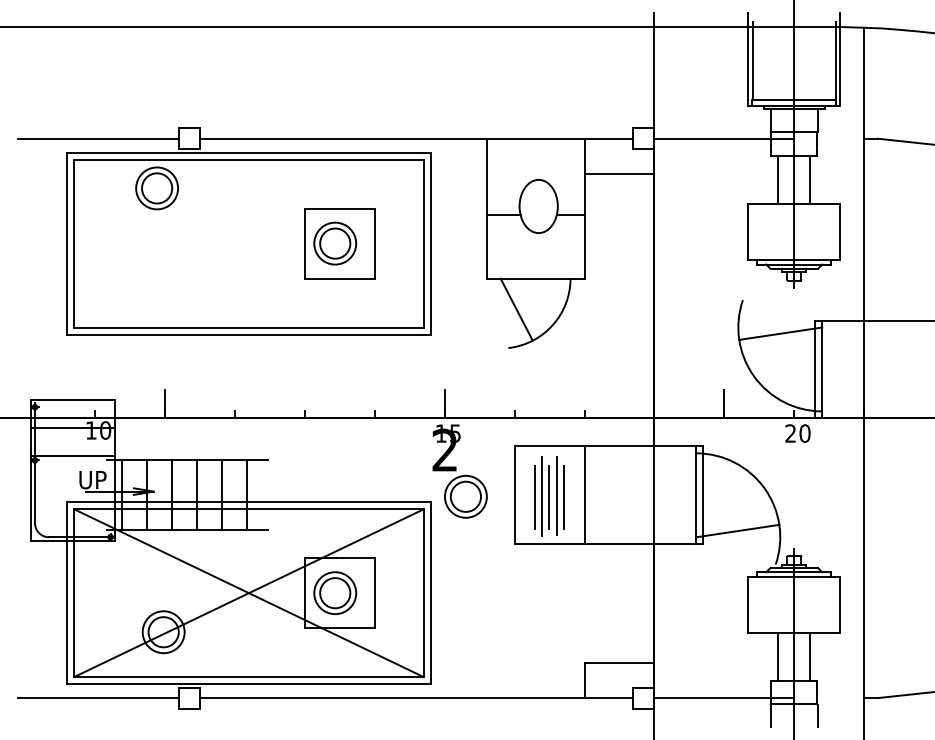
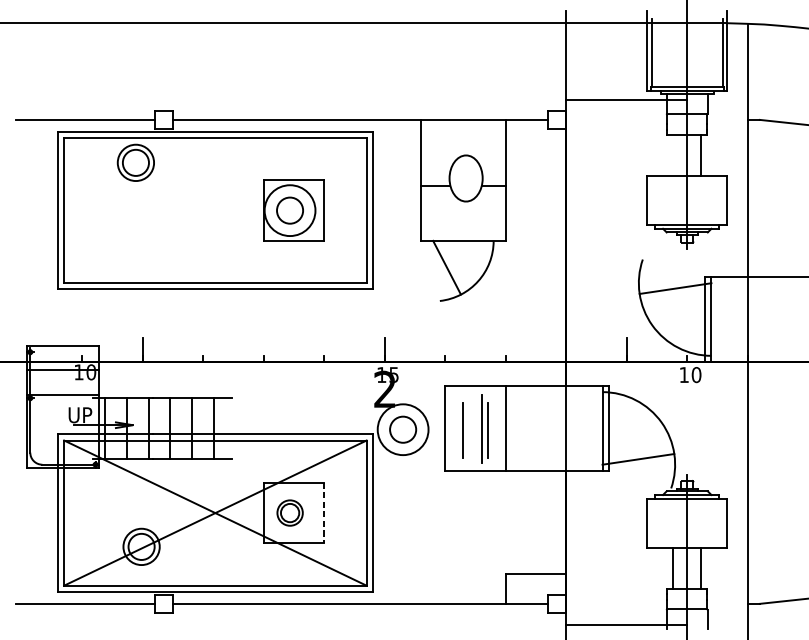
line: (724, 138) -> (626, 99), moved
line: (619, 173) -> (536, 149), removed
line: (778, 179) -> (673, 155), removed
circle: (335, 243) -> (290, 210), size x1.4
text: (790, 433) -> (683, 374), 20 -> 10
circle: (465, 496) -> (402, 429), size x1.4
line: (541, 496) -> (468, 429), removed
line: (549, 496) -> (475, 429), removed
part: (335, 592) -> (290, 512), size x0.7
line: (374, 593) -> (324, 513), solid -> dashed
line: (724, 698) -> (626, 625), moved

